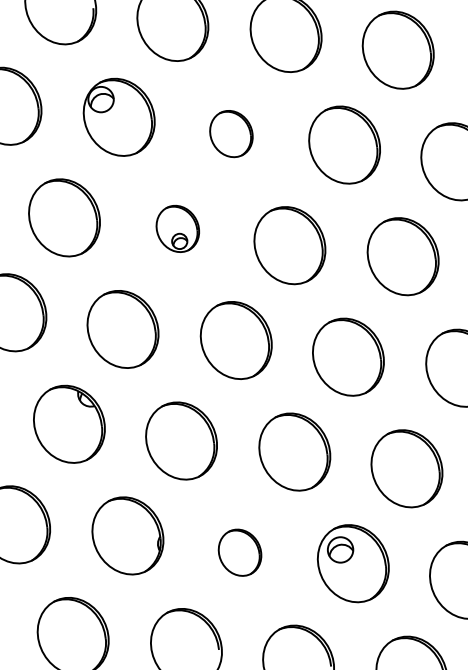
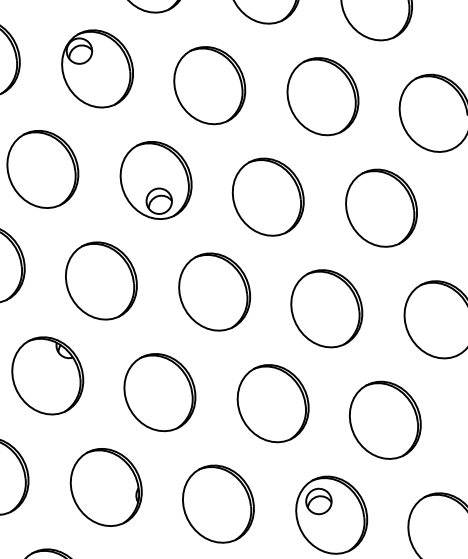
part: (231, 133) -> (209, 85), size x1.67
part: (177, 228) -> (155, 180), size x1.67
part: (239, 552) -> (217, 504), size x1.67

